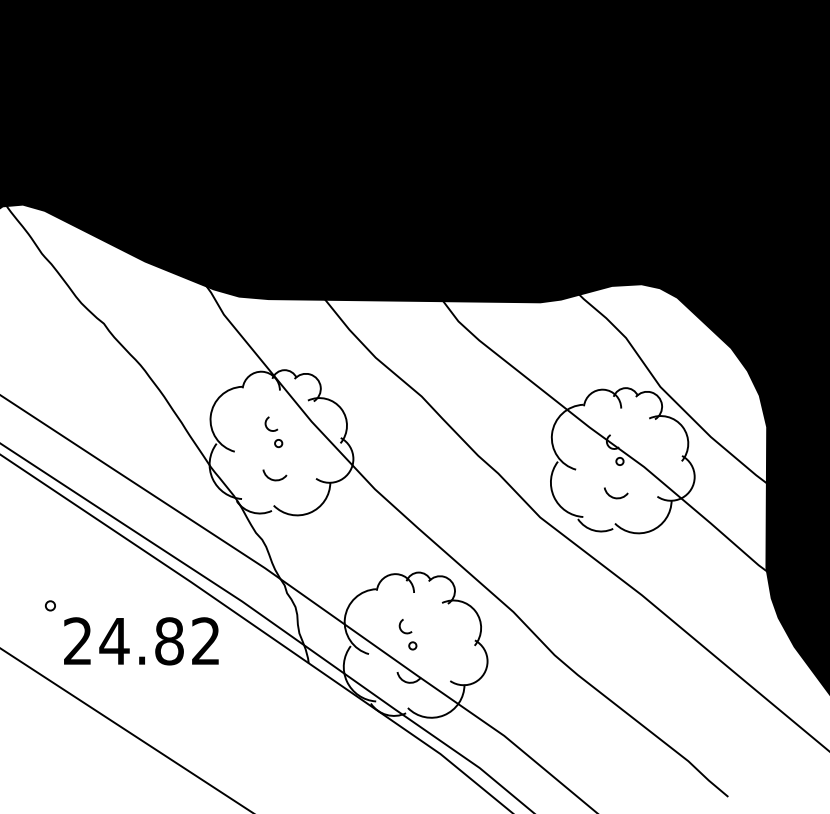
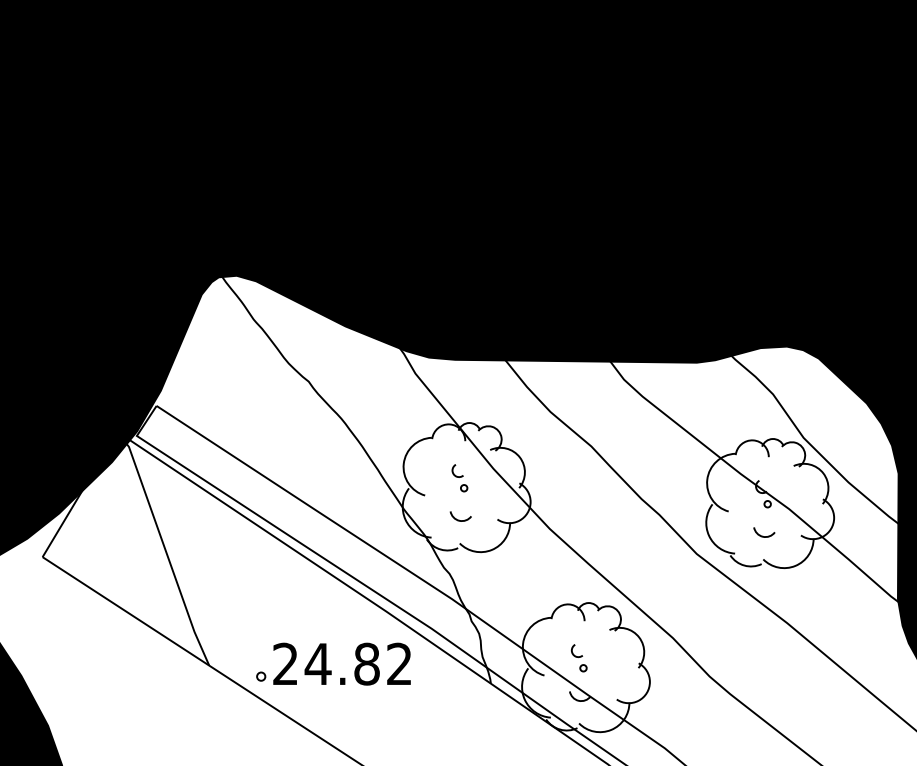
part: (50, 605) -> (261, 676), moved

